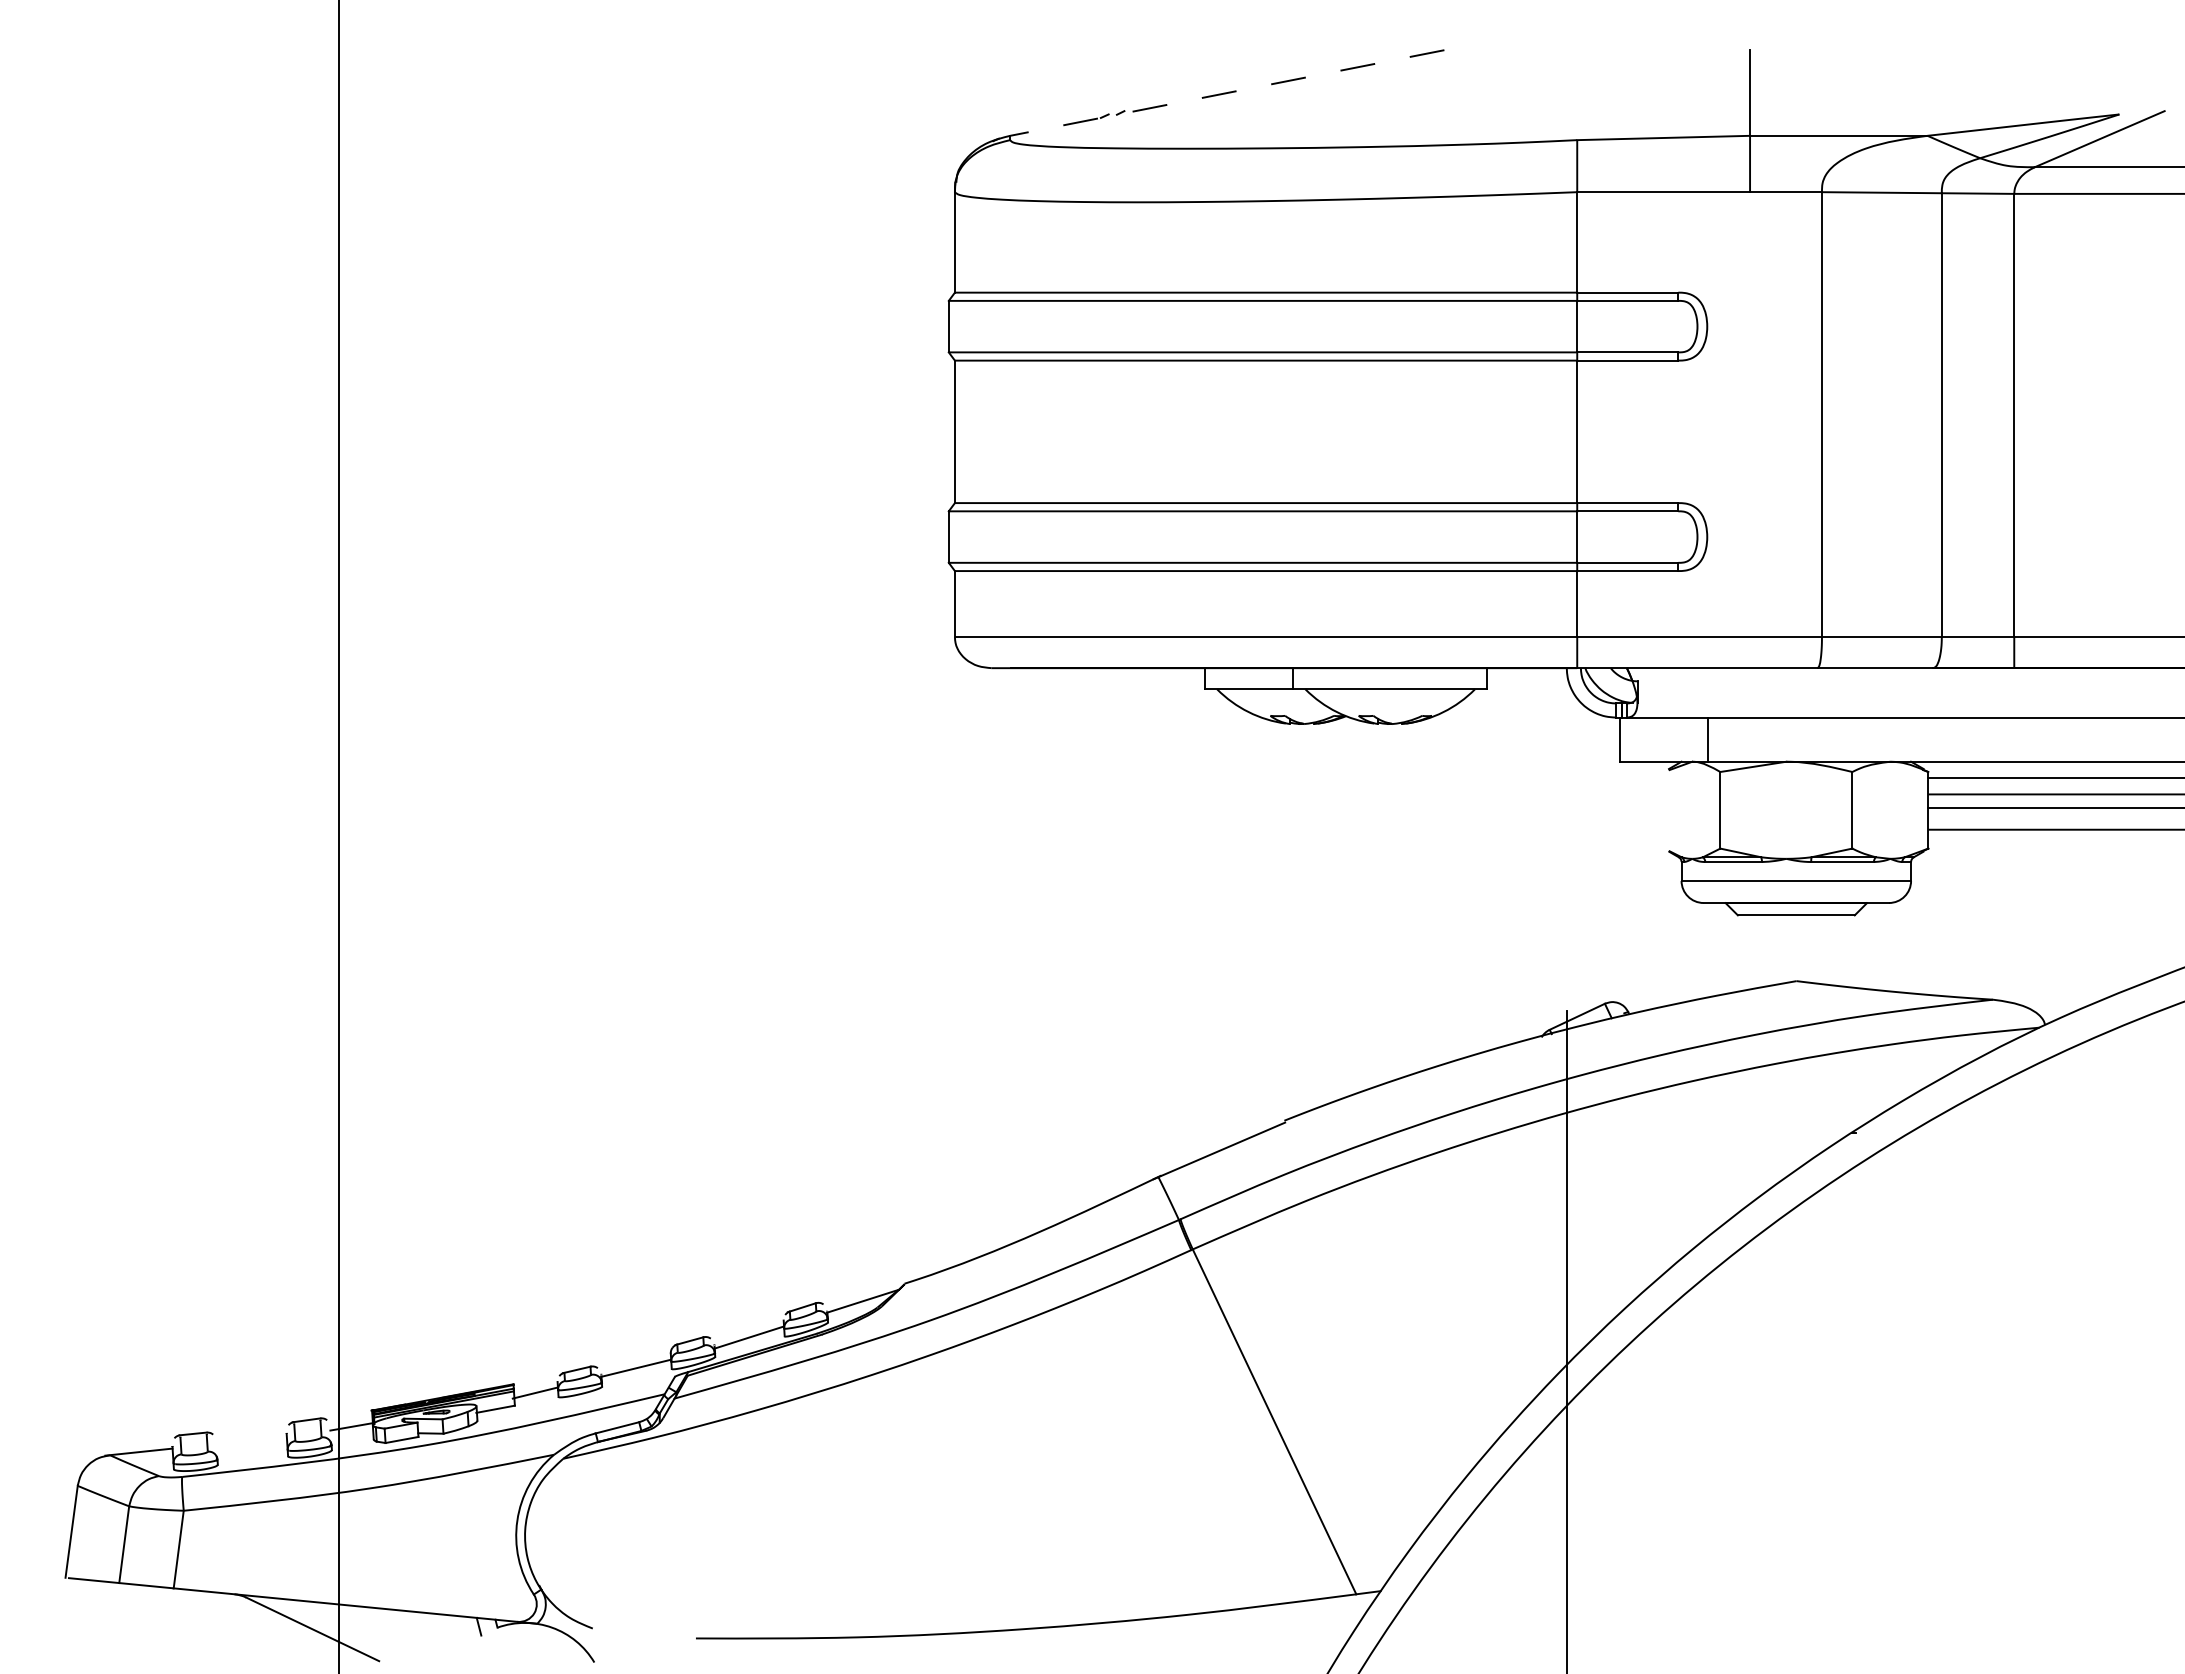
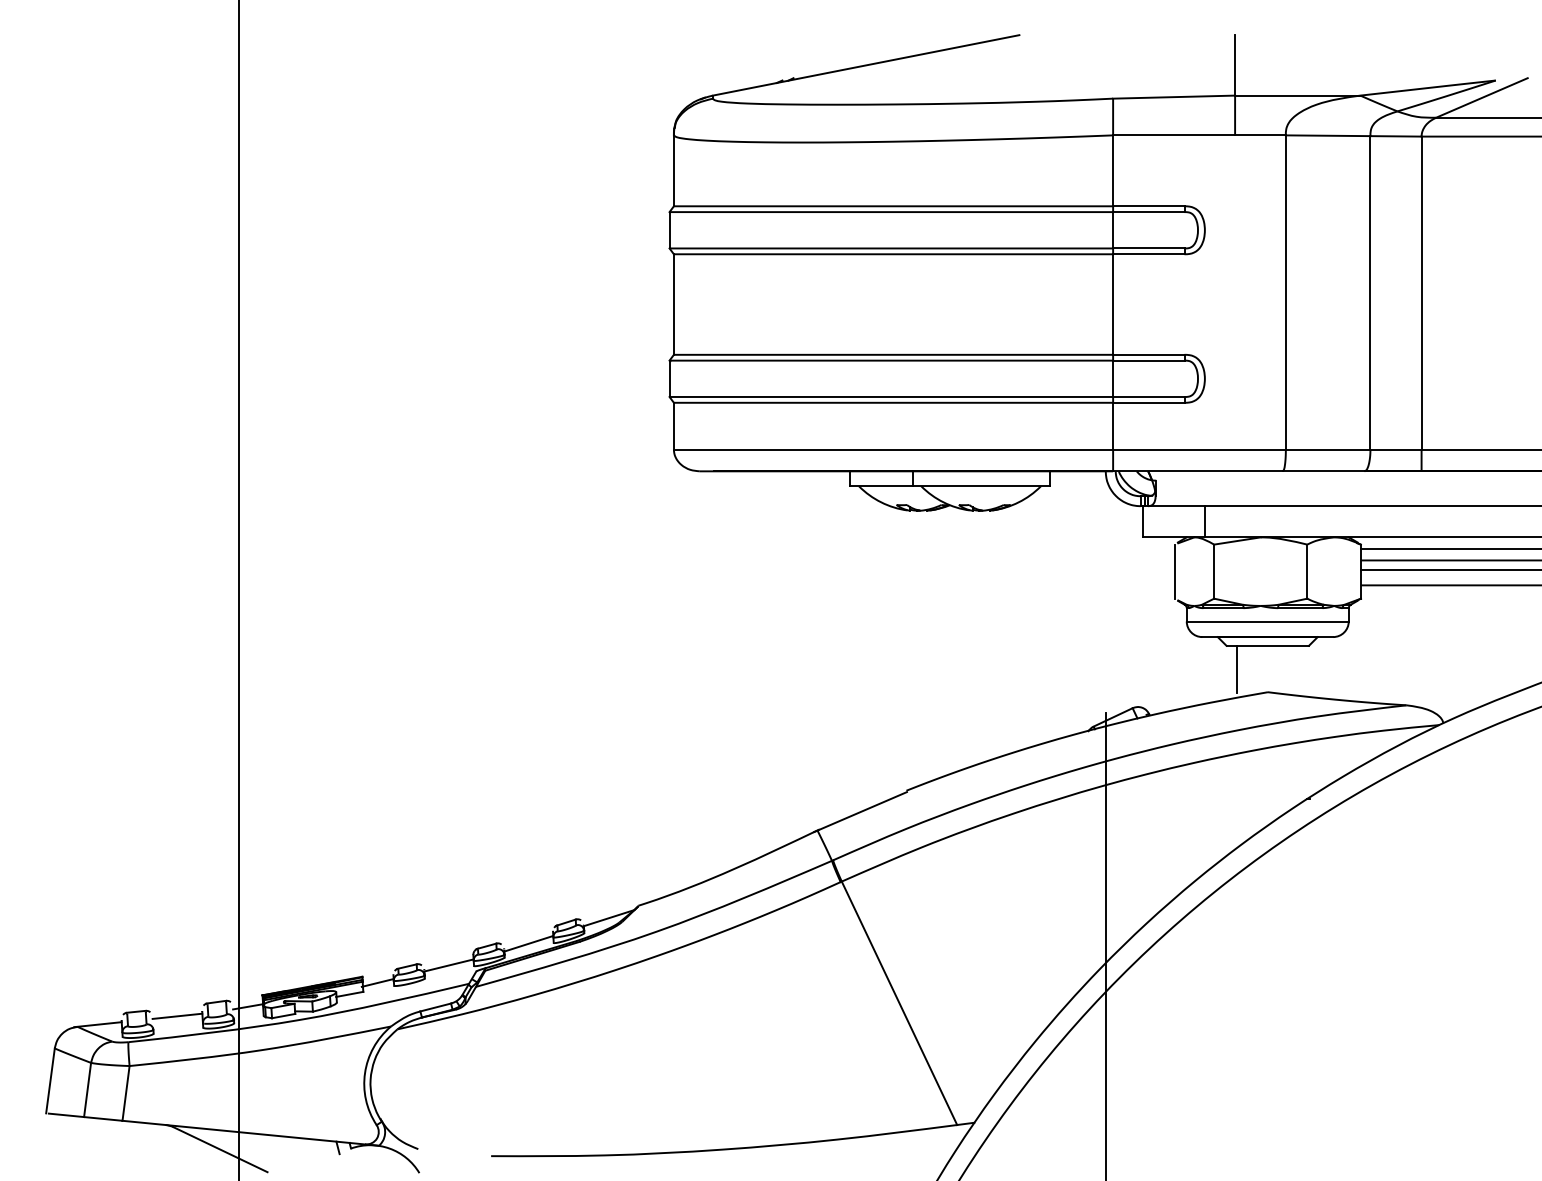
line: (1226, 93) -> (865, 65), dashed -> solid
line: (1664, 810) -> (1174, 571), added
line: (1752, 948) -> (1236, 669), added
line: (251, 1440) -> (177, 1016), added

